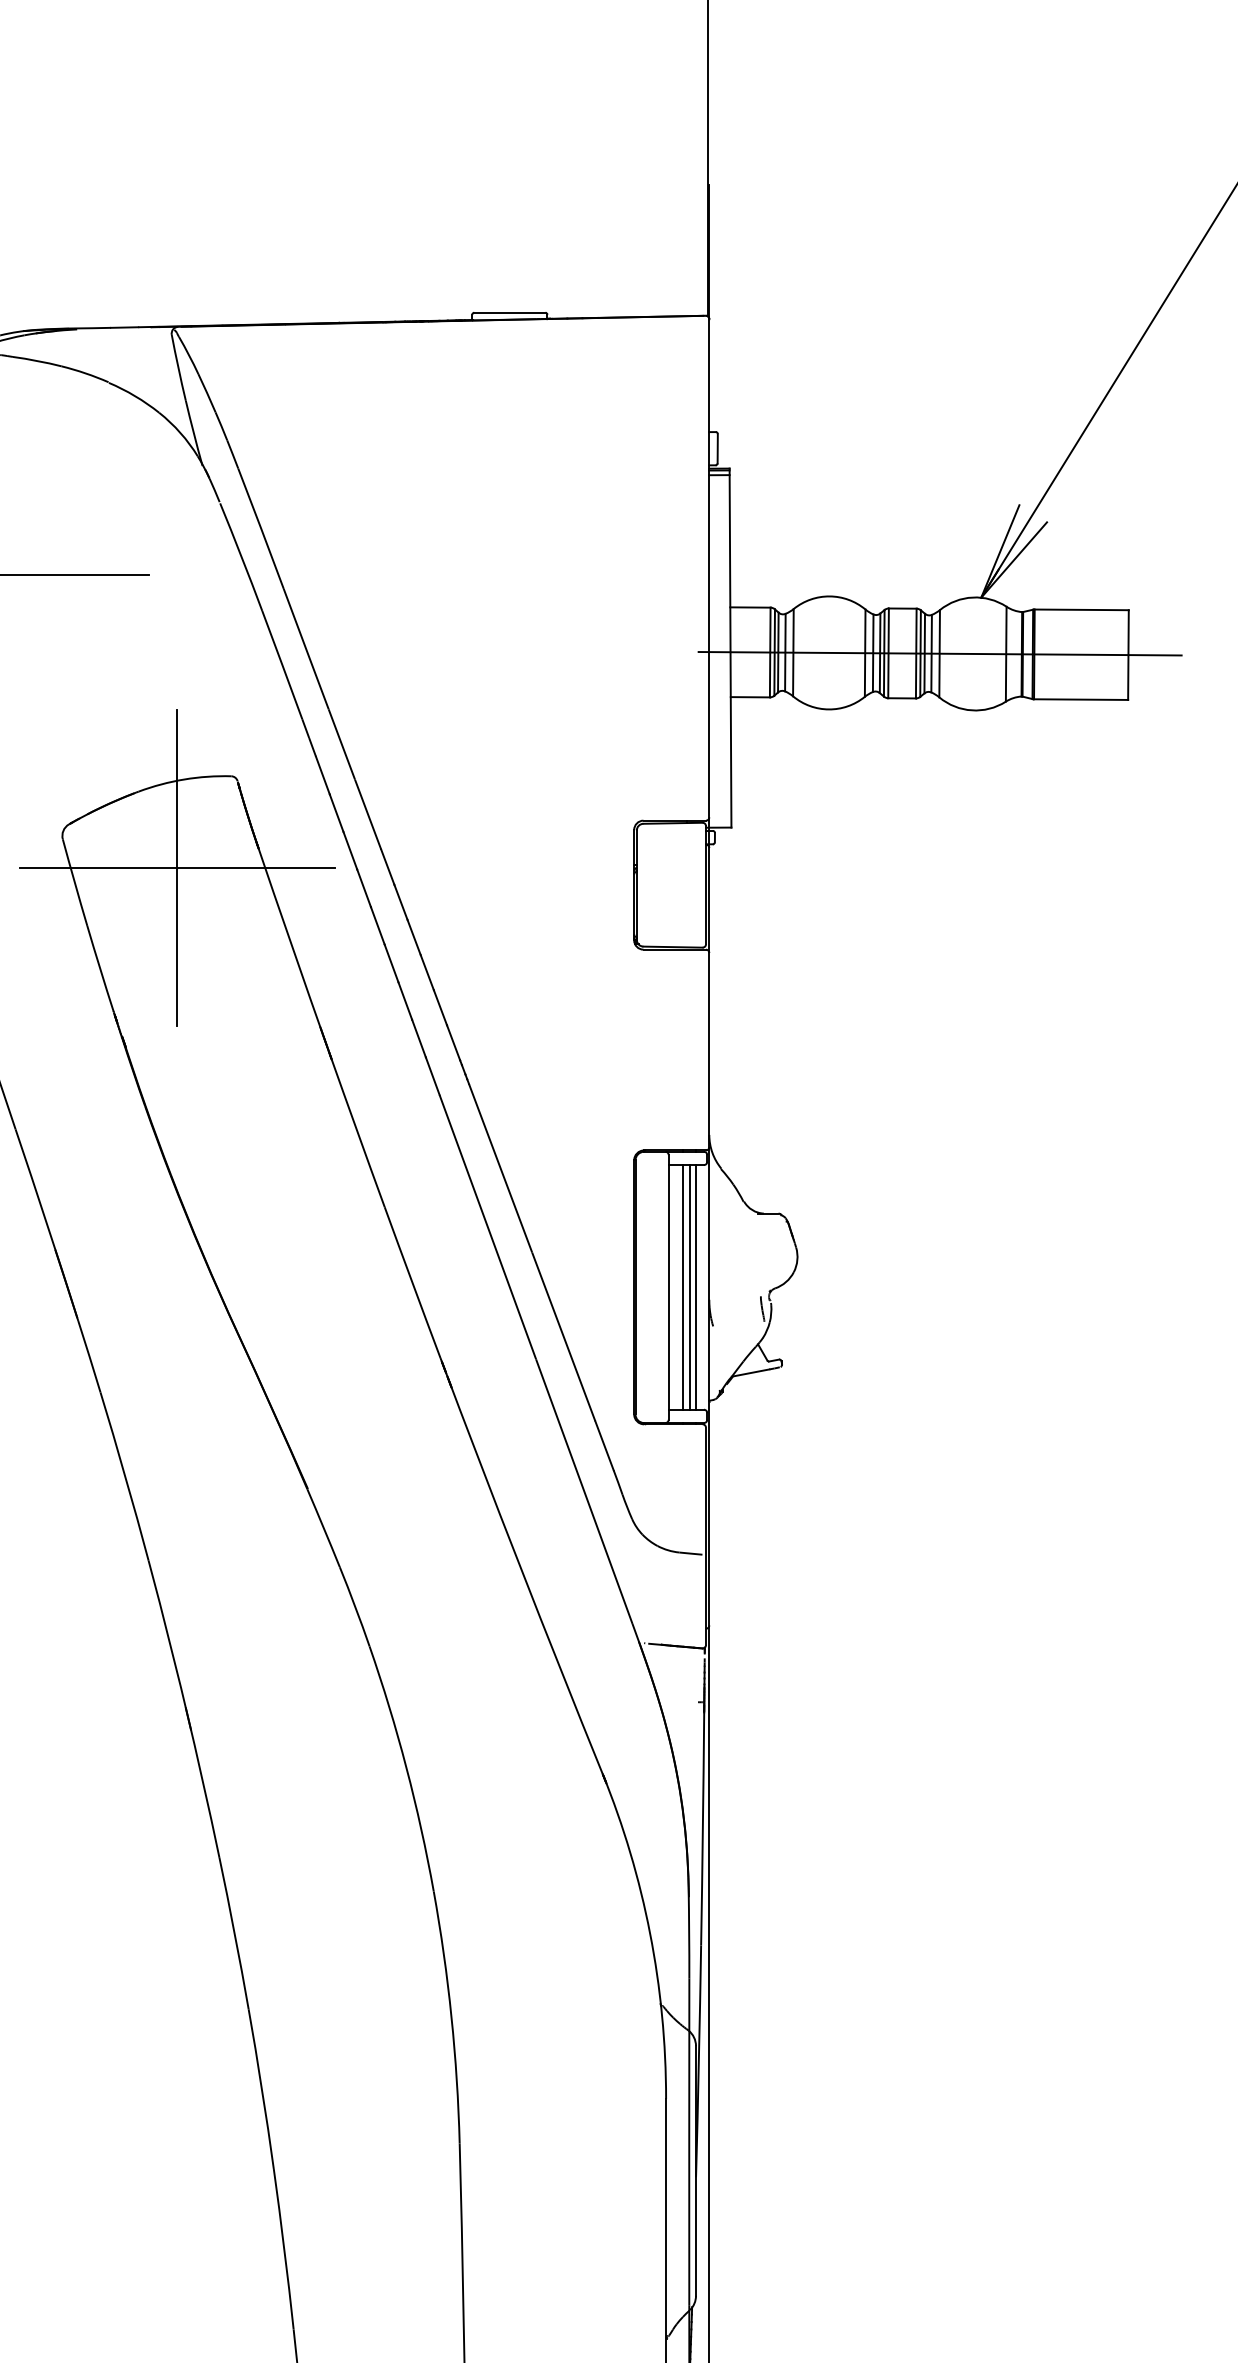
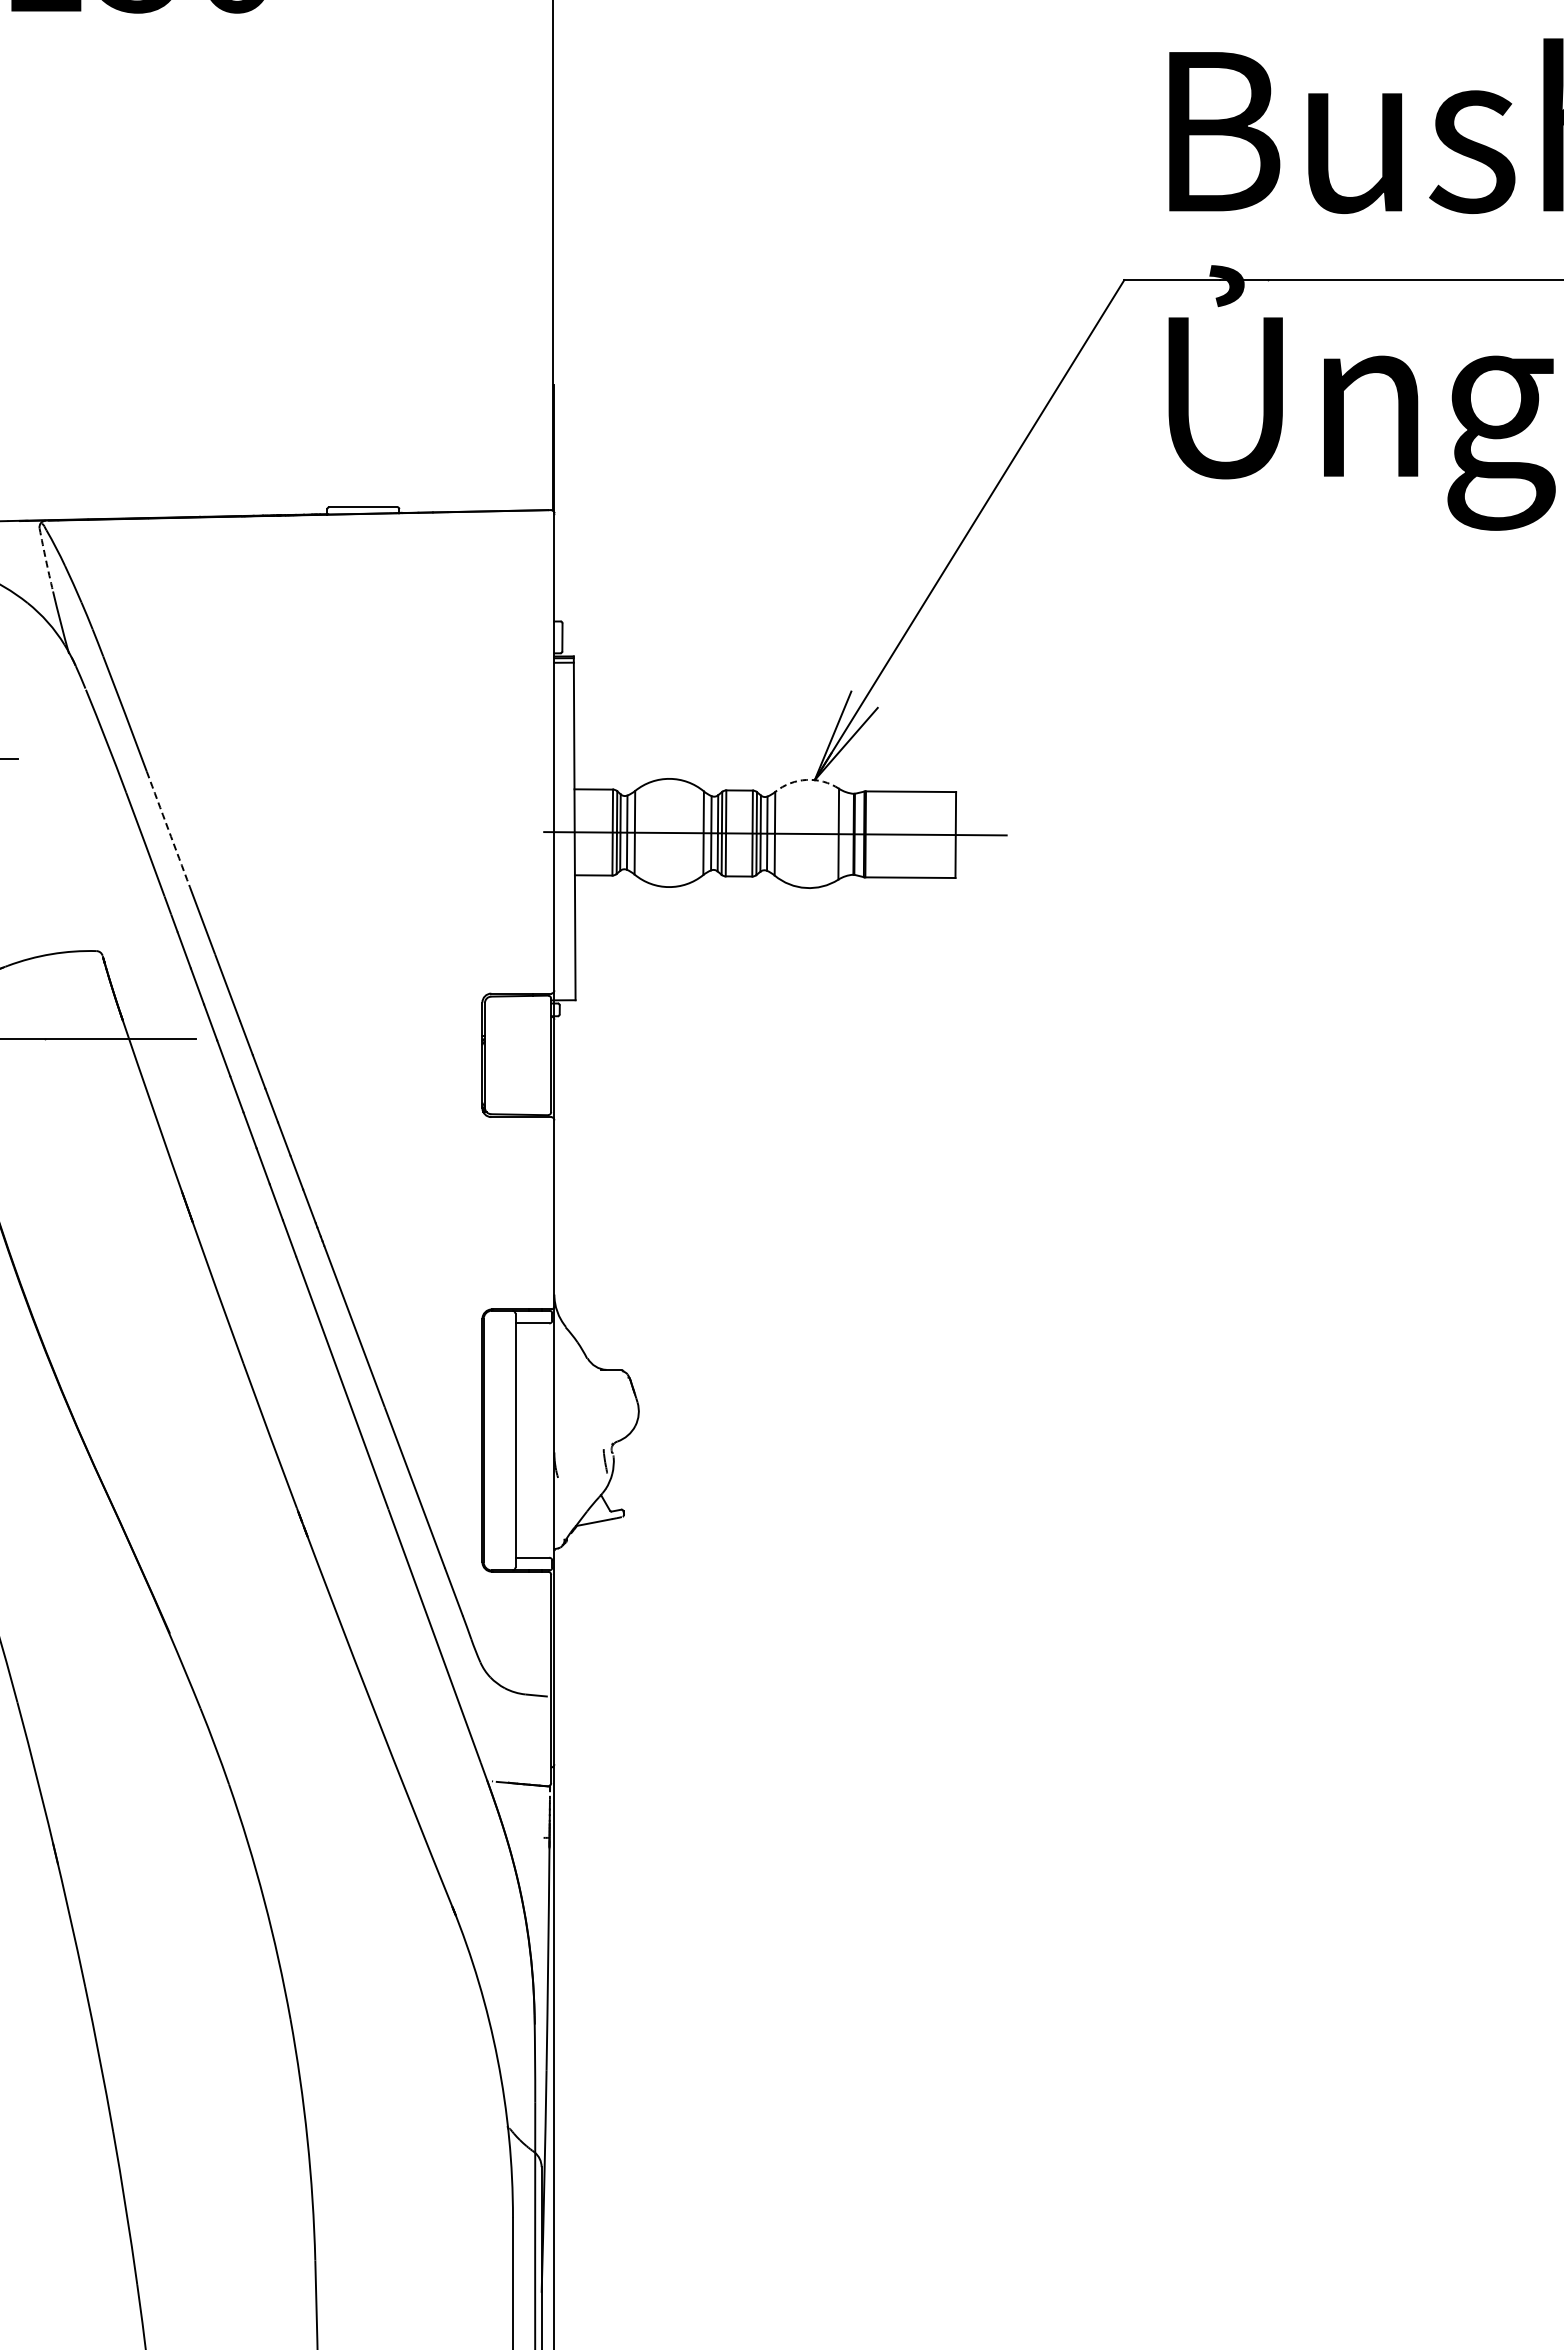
arc: (177, 368) -> (45, 560), solid -> dashed
arc: (972, 597) -> (806, 779), solid -> dashed
arc: (306, 649) -> (168, 829), solid -> dashed
line: (177, 867) -> (45, 1038), removed
line: (682, 1287) -> (528, 1440), removed
line: (689, 1287) -> (535, 1440), removed
line: (695, 1287) -> (541, 1440), removed

